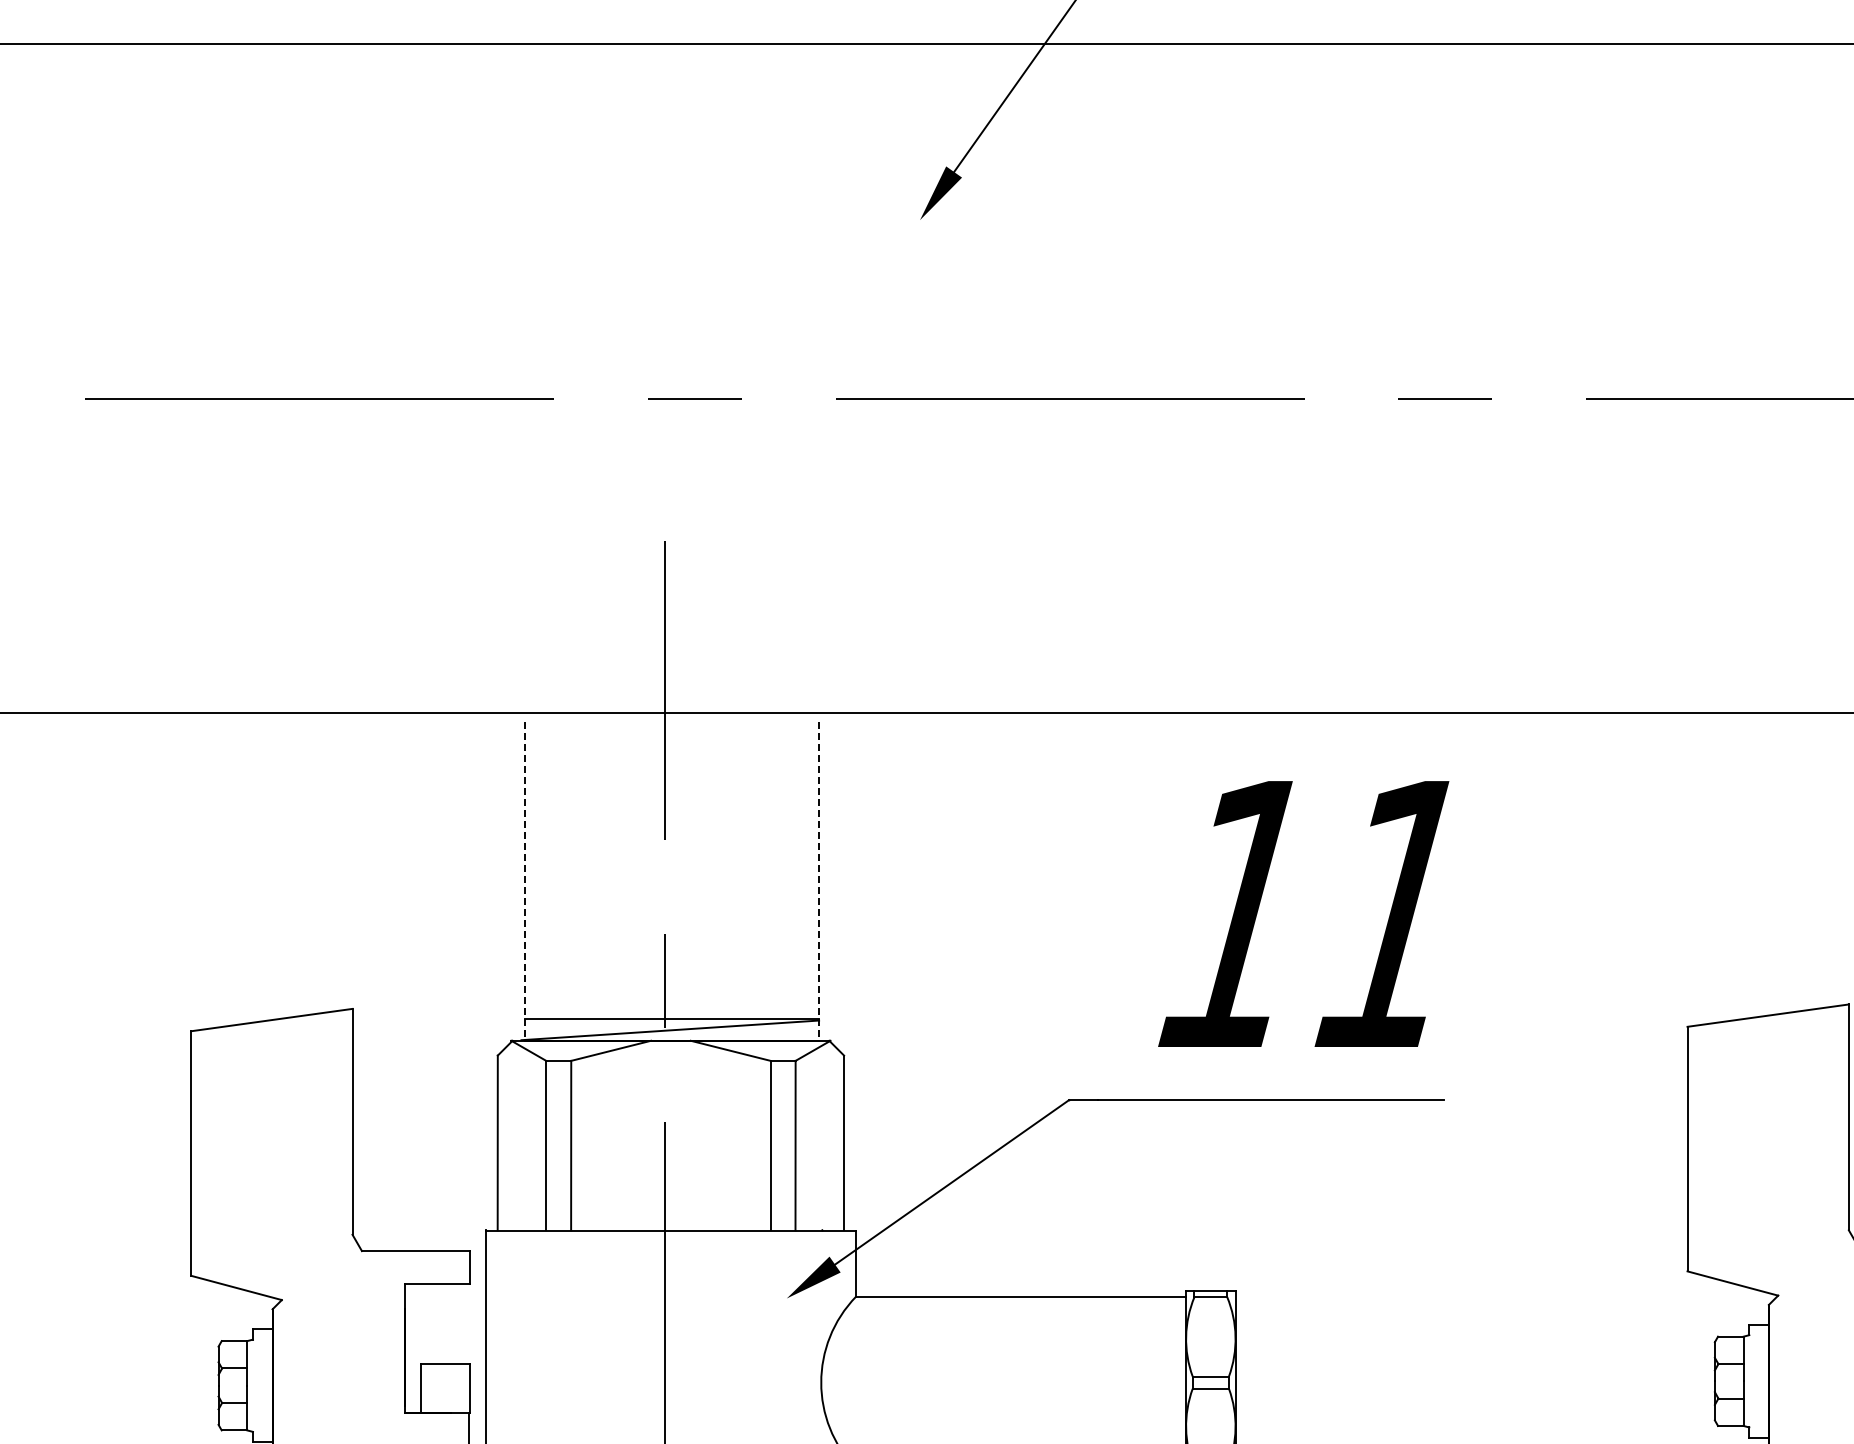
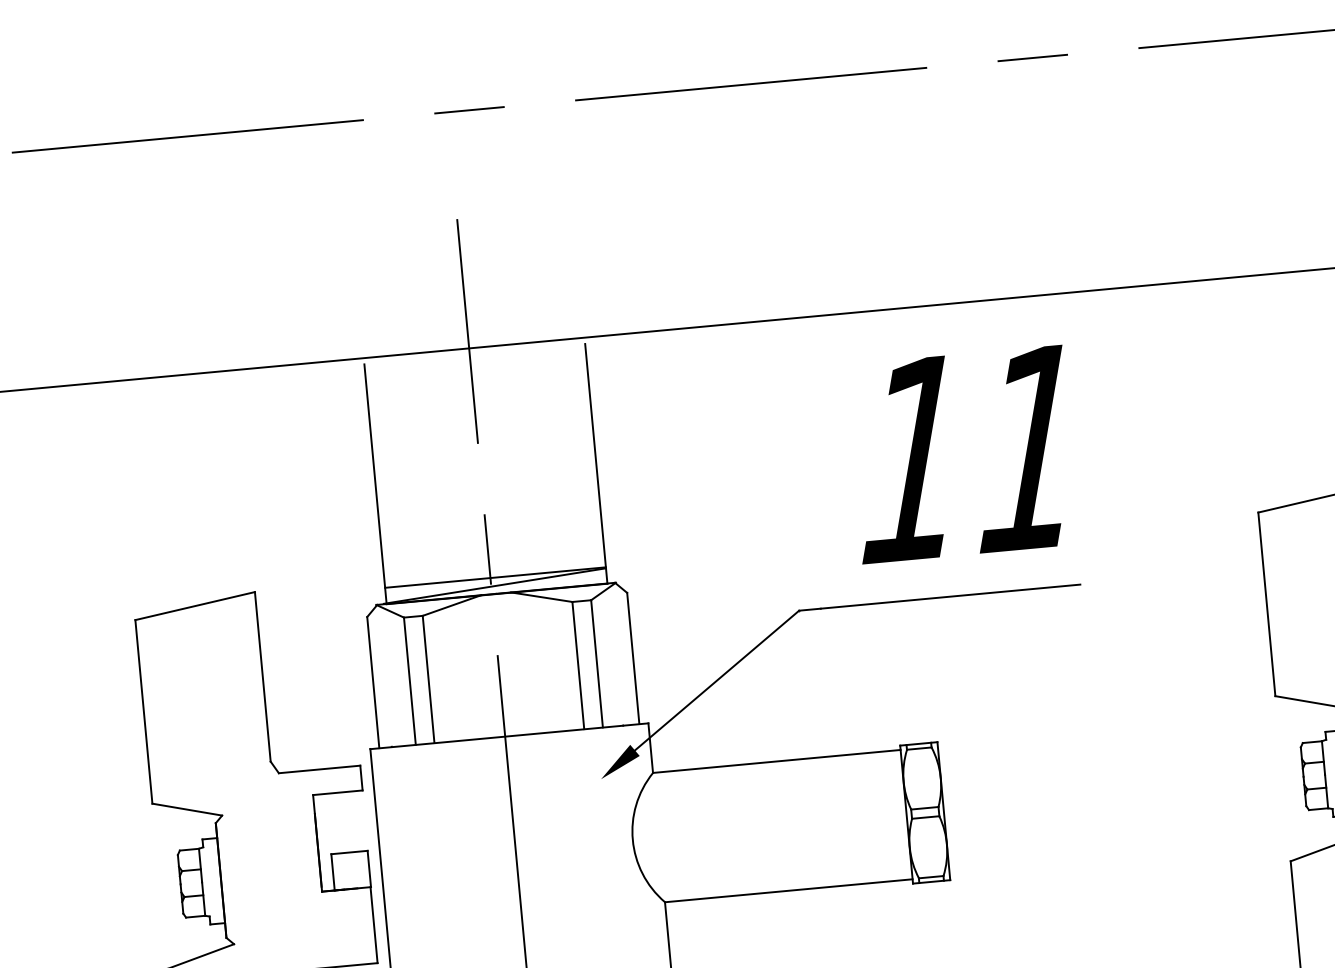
line: (525, 881) -> (375, 484), dashed -> solid
line: (819, 881) -> (596, 463), dashed -> solid

